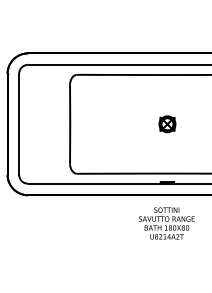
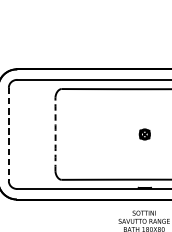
line: (19, 124) -> (9, 134), solid -> dashed
arc: (70, 124) -> (55, 134), solid -> dashed
part: (167, 124) -> (144, 134), size x0.7

